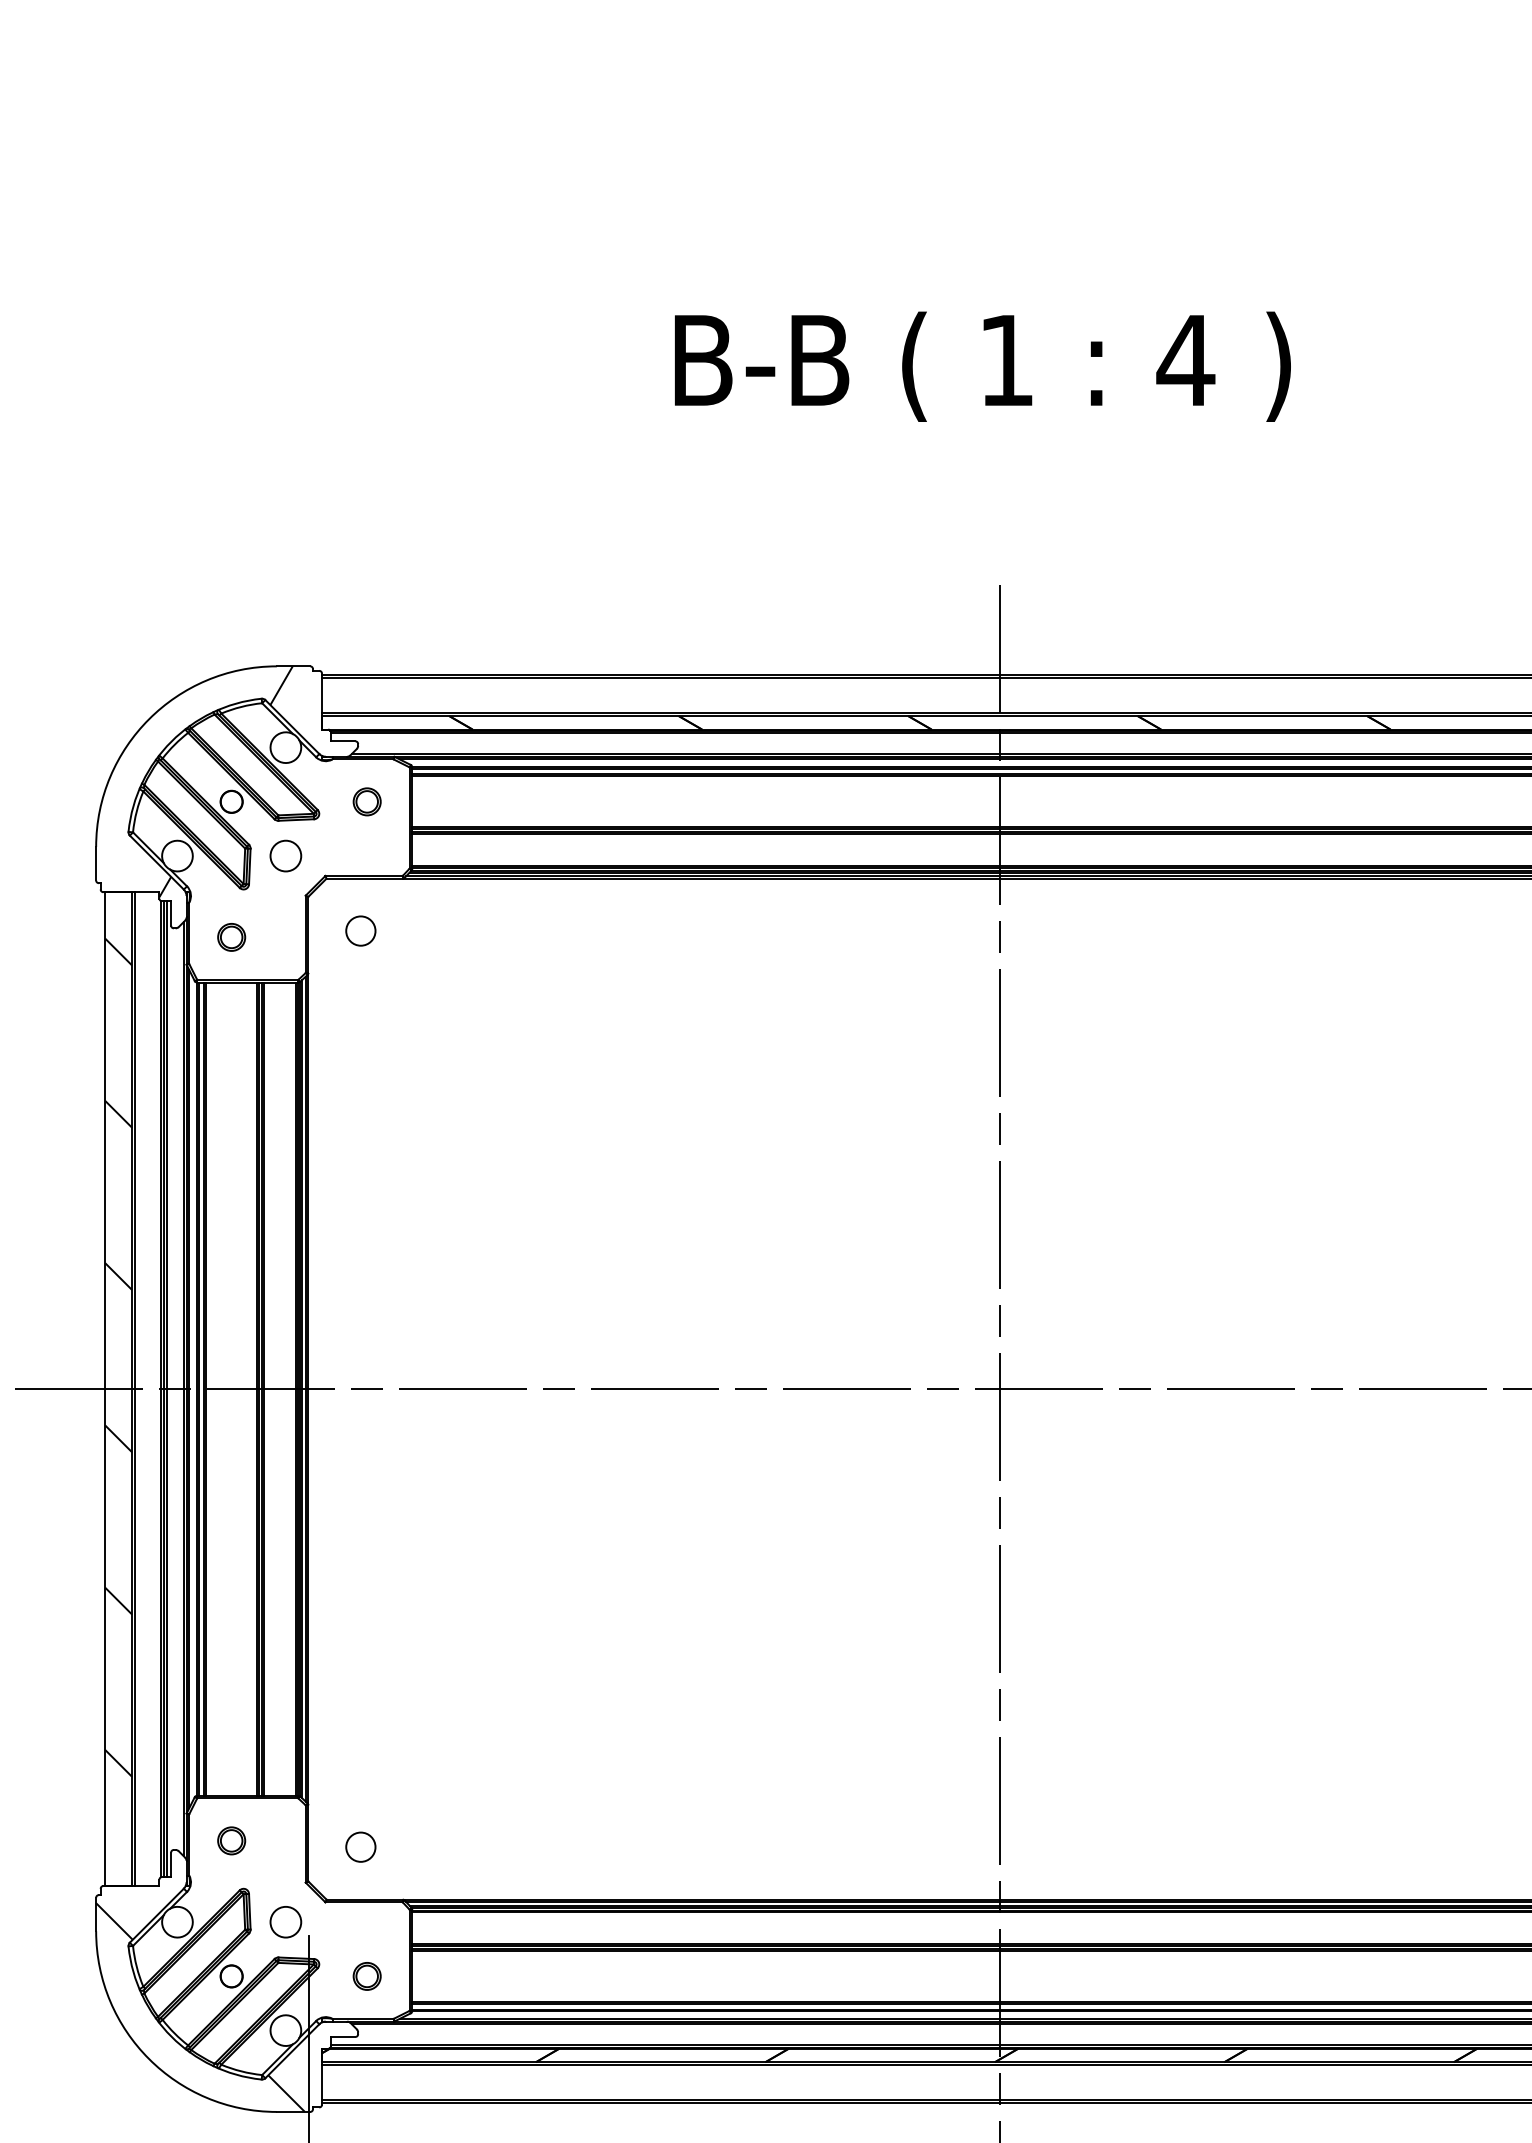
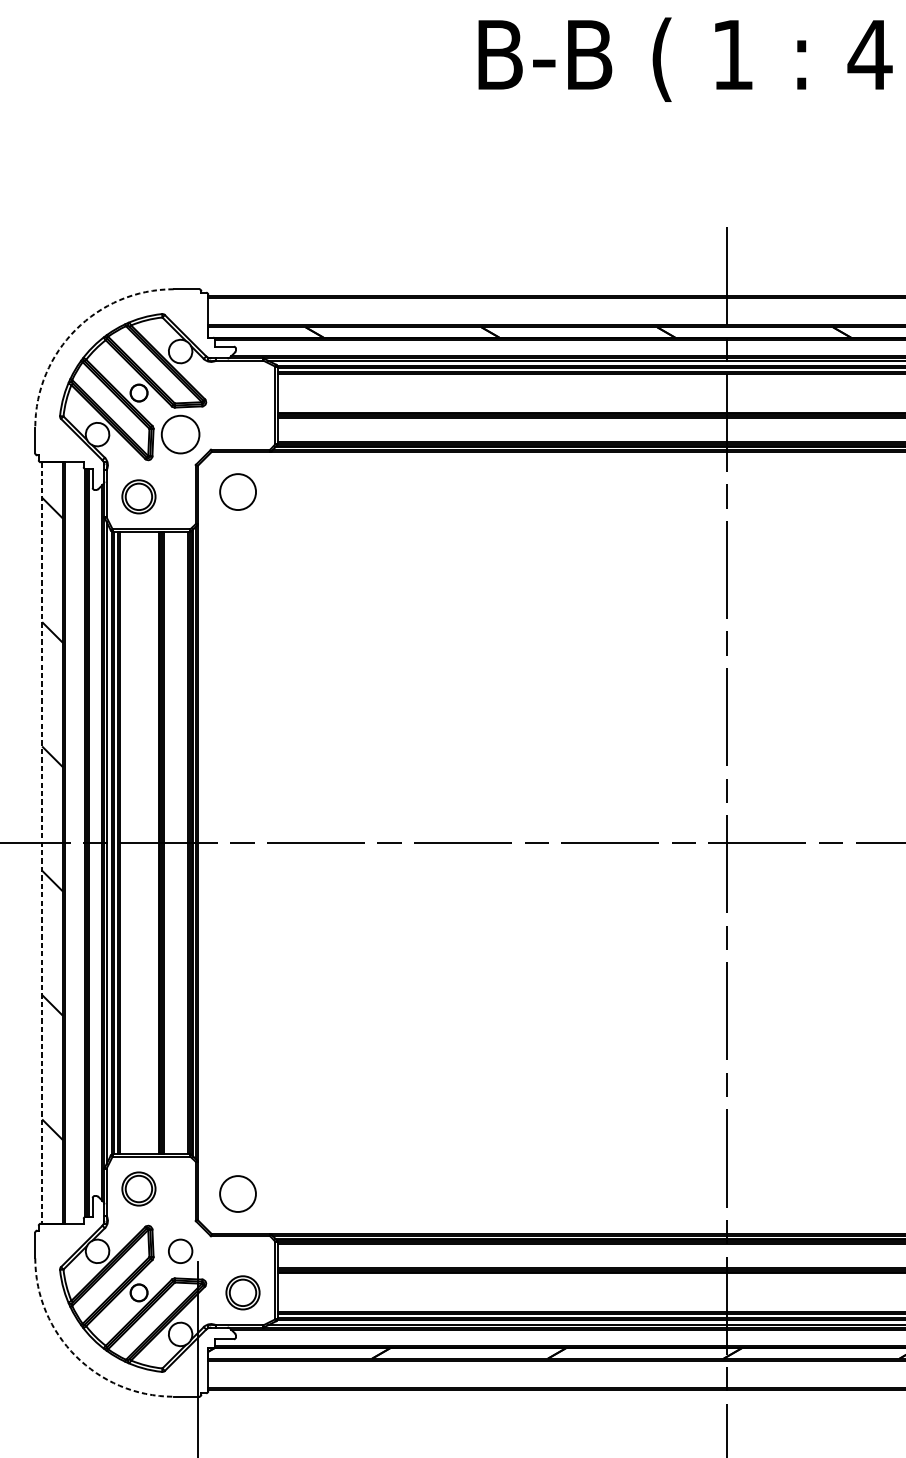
arc: (149, 719) -> (76, 329), solid -> dashed
hatch: (225, 781) -> (134, 377), removed
part: (366, 801) -> (242, 392), removed
circle: (285, 855) -> (180, 434), size x1.6
circle: (360, 930) -> (237, 491), size x1.6
part: (231, 937) -> (138, 496), size x1.6
line: (105, 1389) -> (42, 843), solid -> dashed
part: (231, 1840) -> (138, 1188), size x1.6
circle: (360, 1846) -> (237, 1193), size x1.6
part: (366, 1976) -> (242, 1292), size x1.6
hatch: (200, 2007) -> (115, 1316), removed
arc: (149, 2059) -> (76, 1356), solid -> dashed

